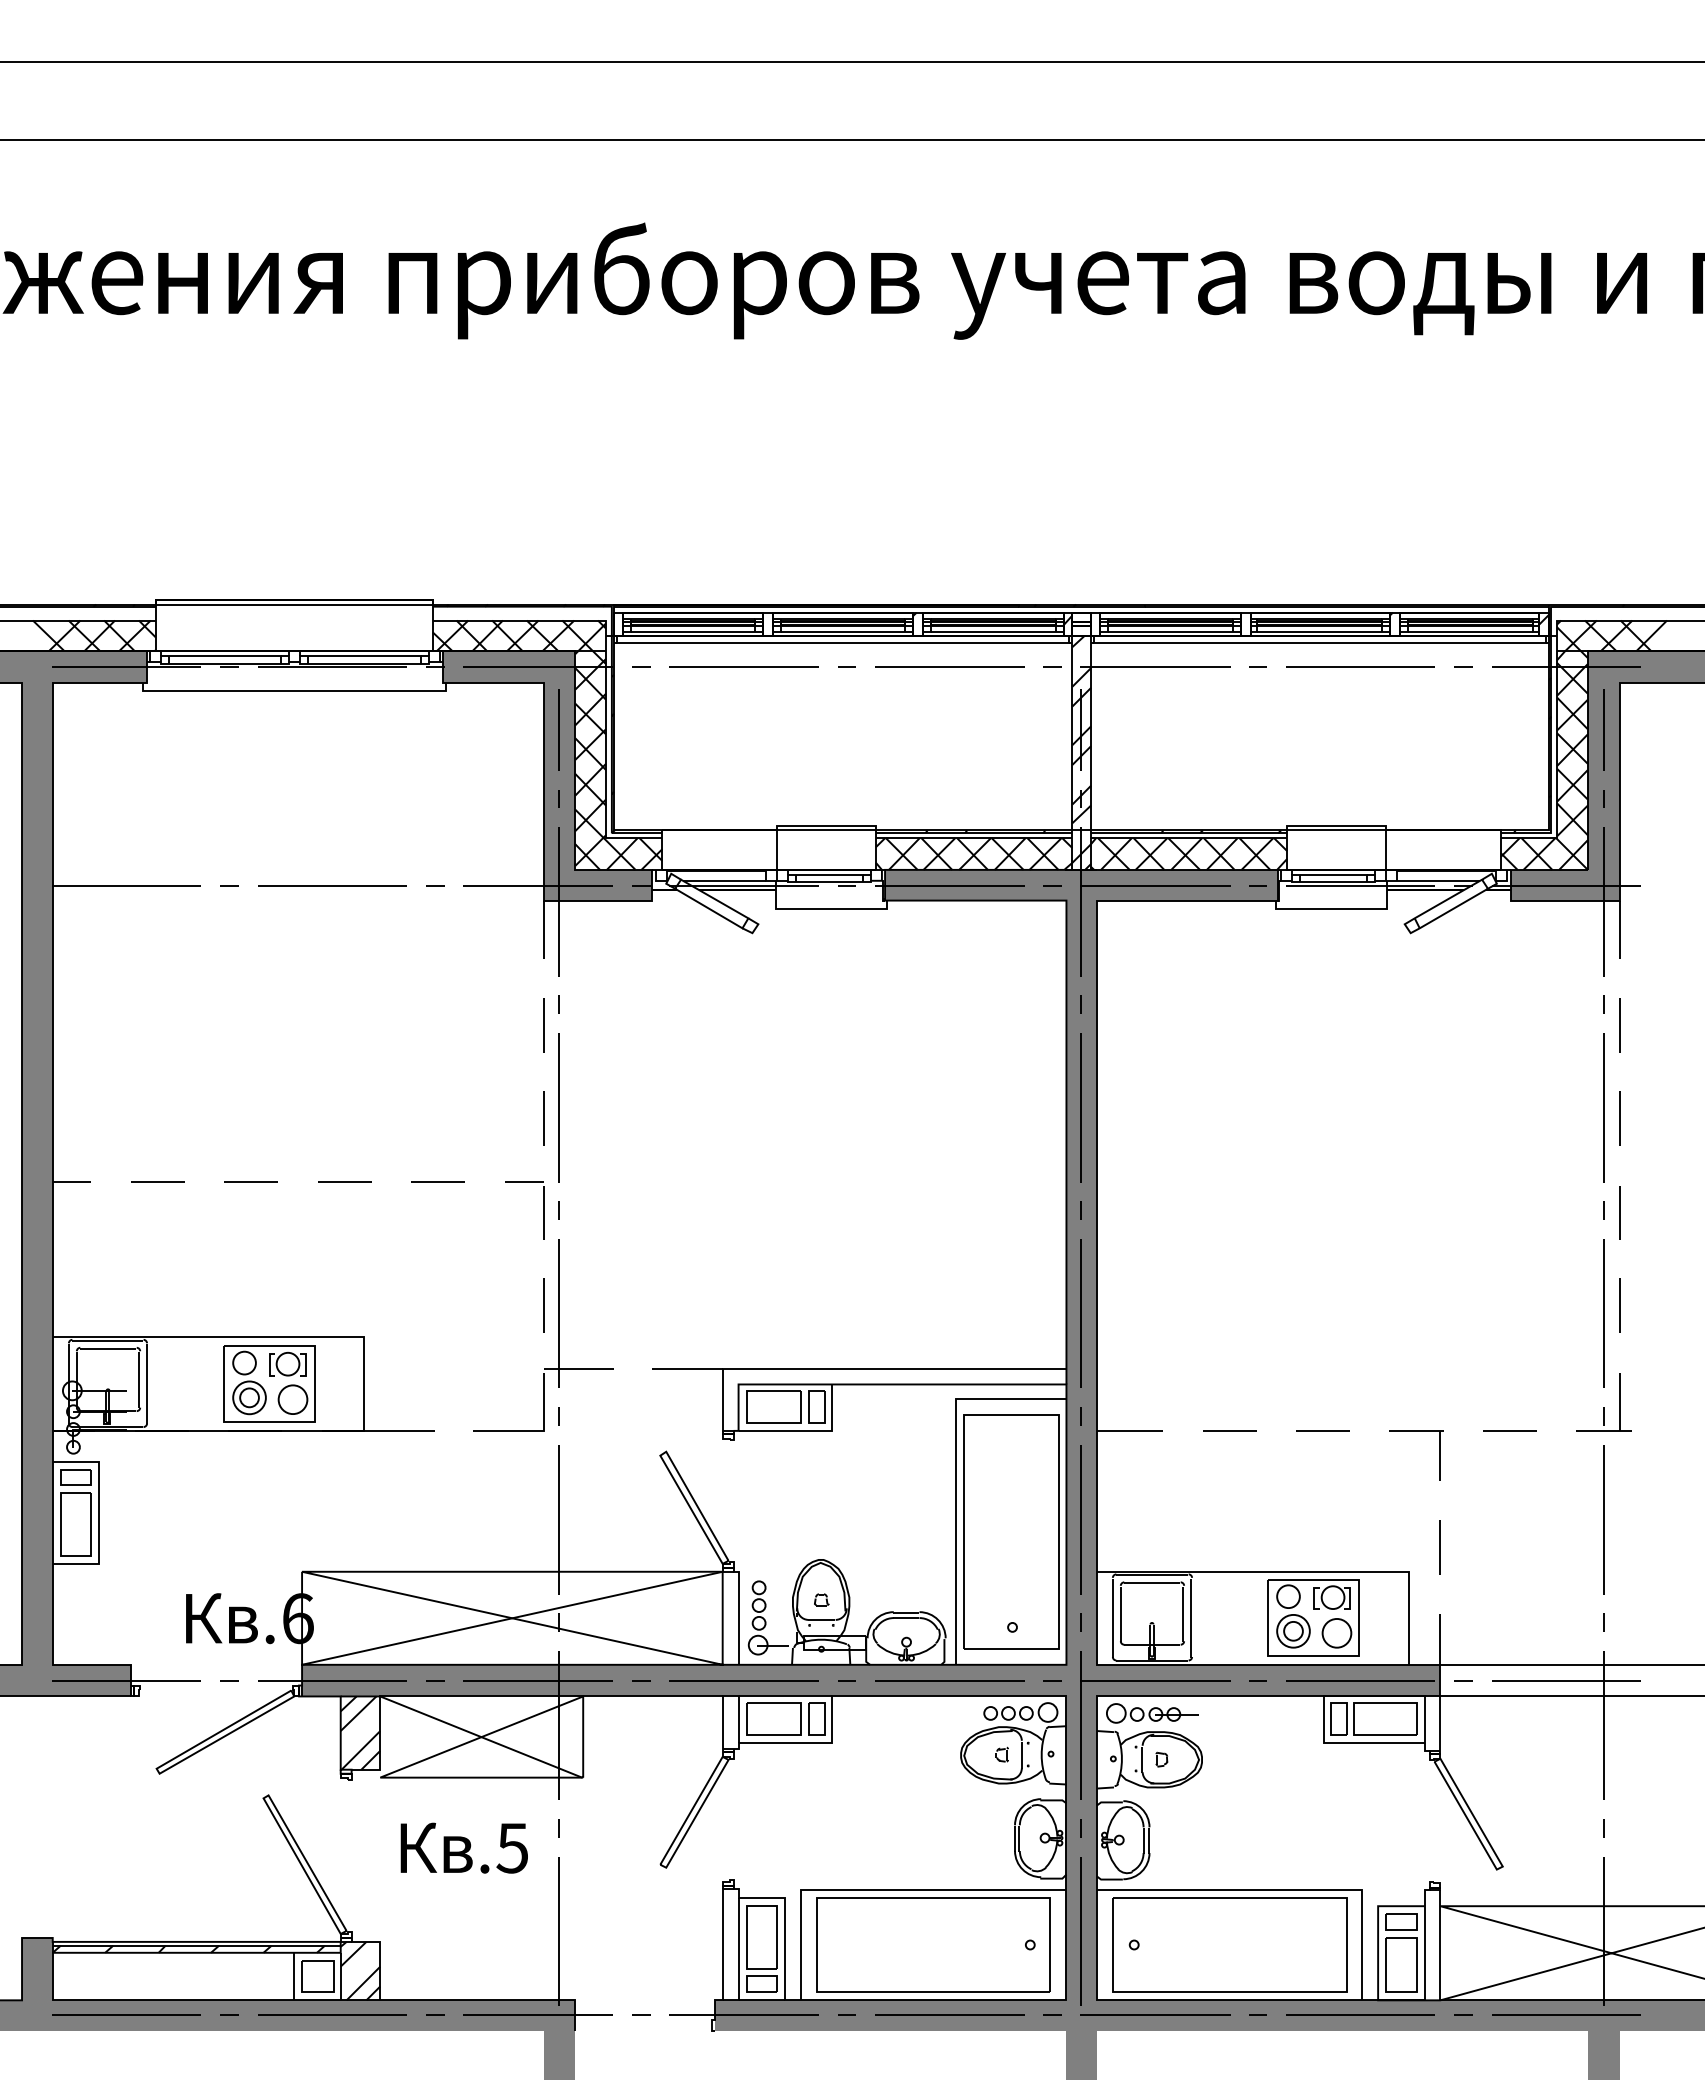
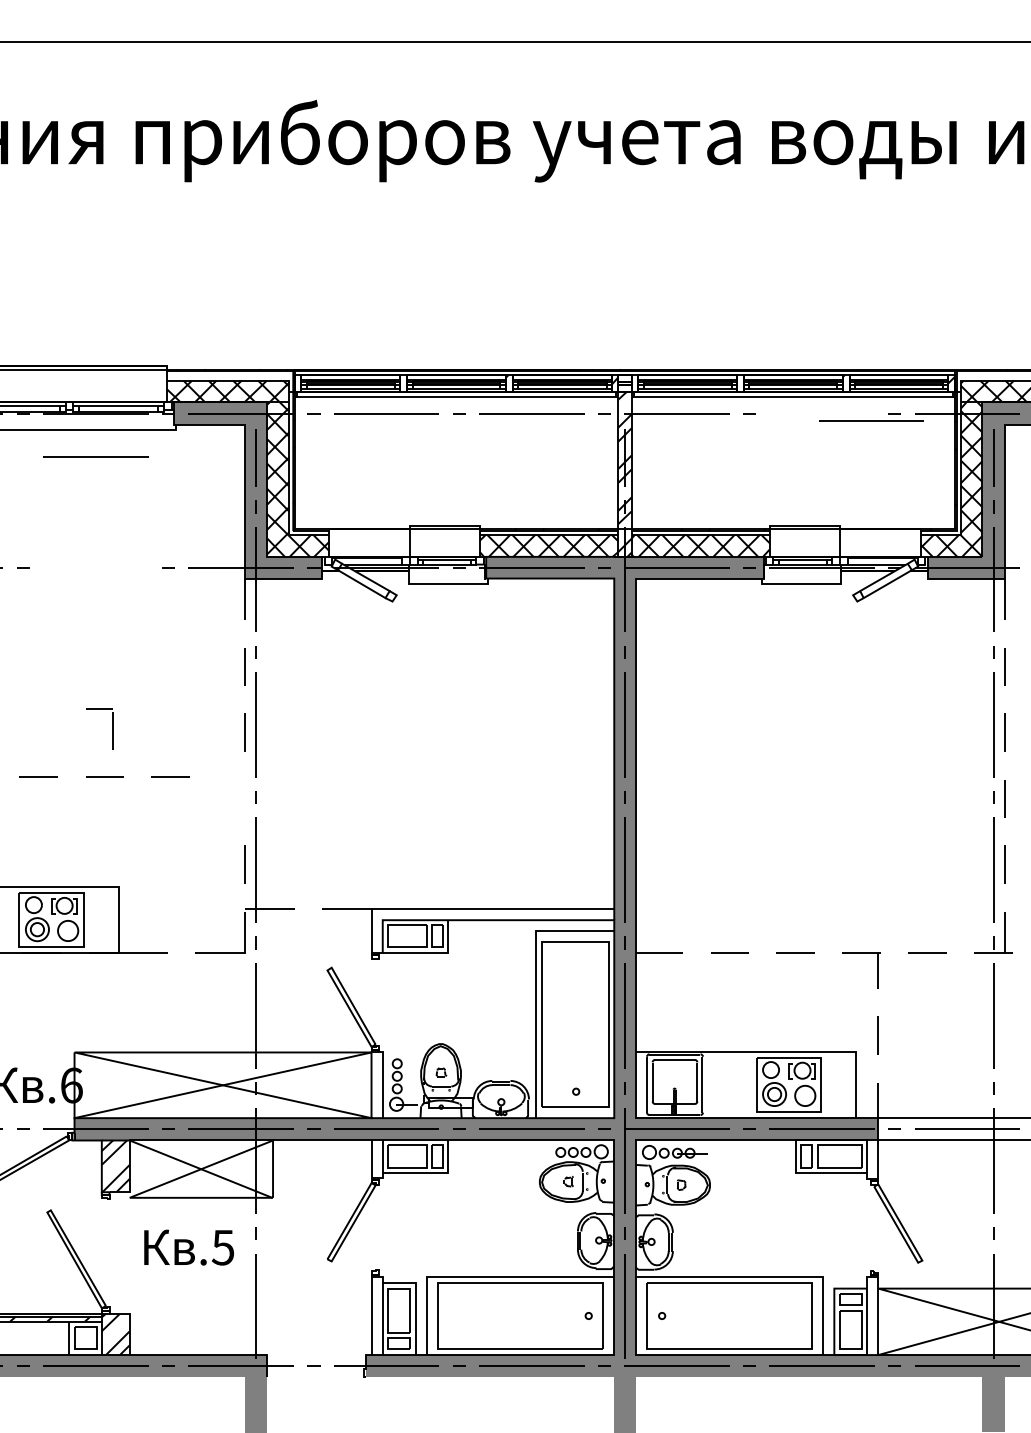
line: (1360, 666) -> (871, 421), moved
line: (332, 885) -> (96, 456), moved
part: (543, 1210) -> (112, 729), moved

